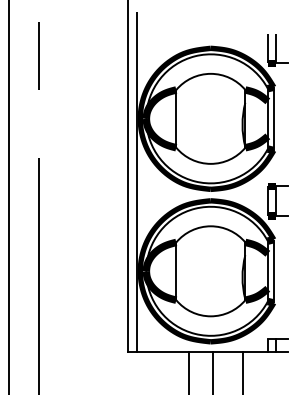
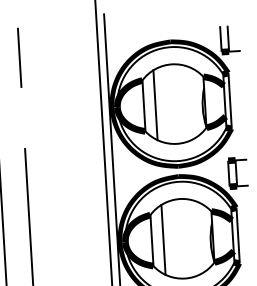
line: (189, 118) -> (155, 104), added
line: (189, 270) -> (163, 239), added

